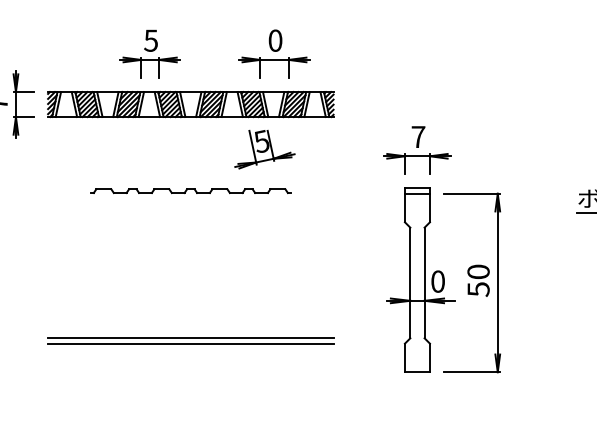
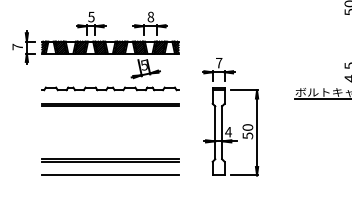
text: (274, 41) -> (150, 17), 0 -> 8
part: (190, 190) -> (110, 88), size x1.43
line: (190, 223) -> (110, 104), added
text: (437, 280) -> (228, 131), 0 -> 4
line: (190, 372) -> (110, 175), added

